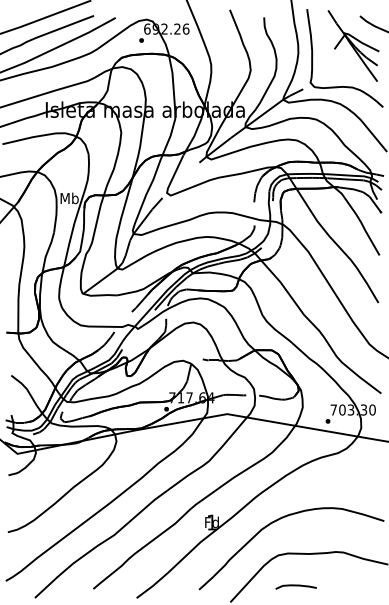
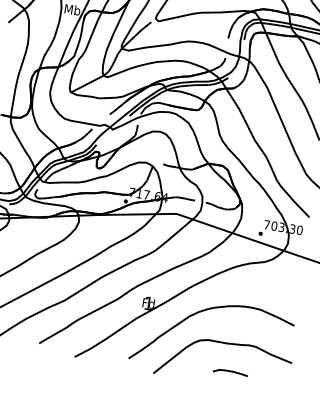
curve: (295, 586) -> (229, 372), moved

